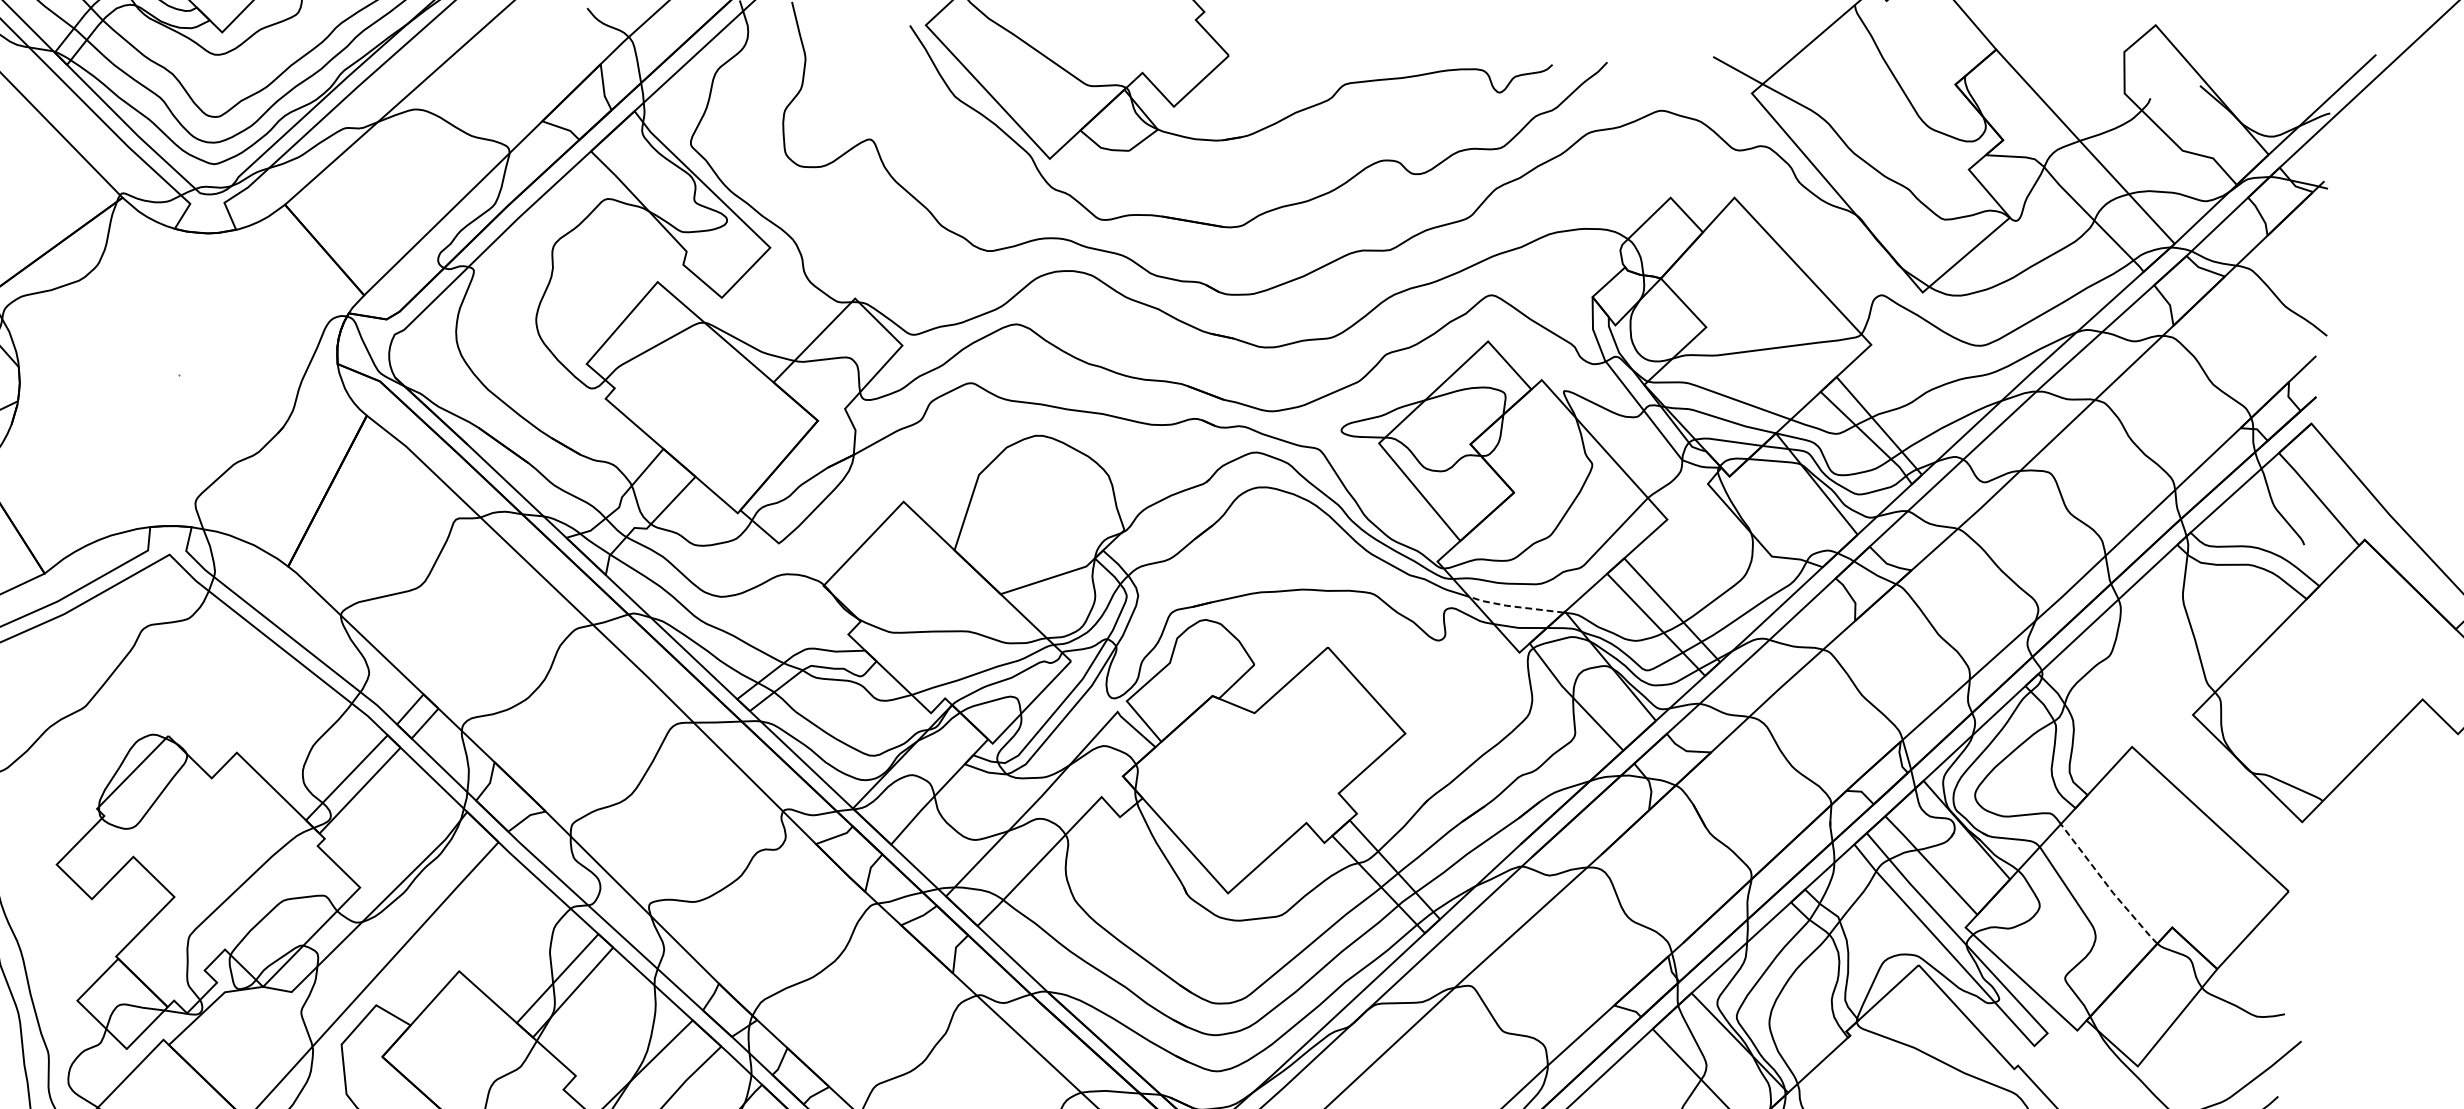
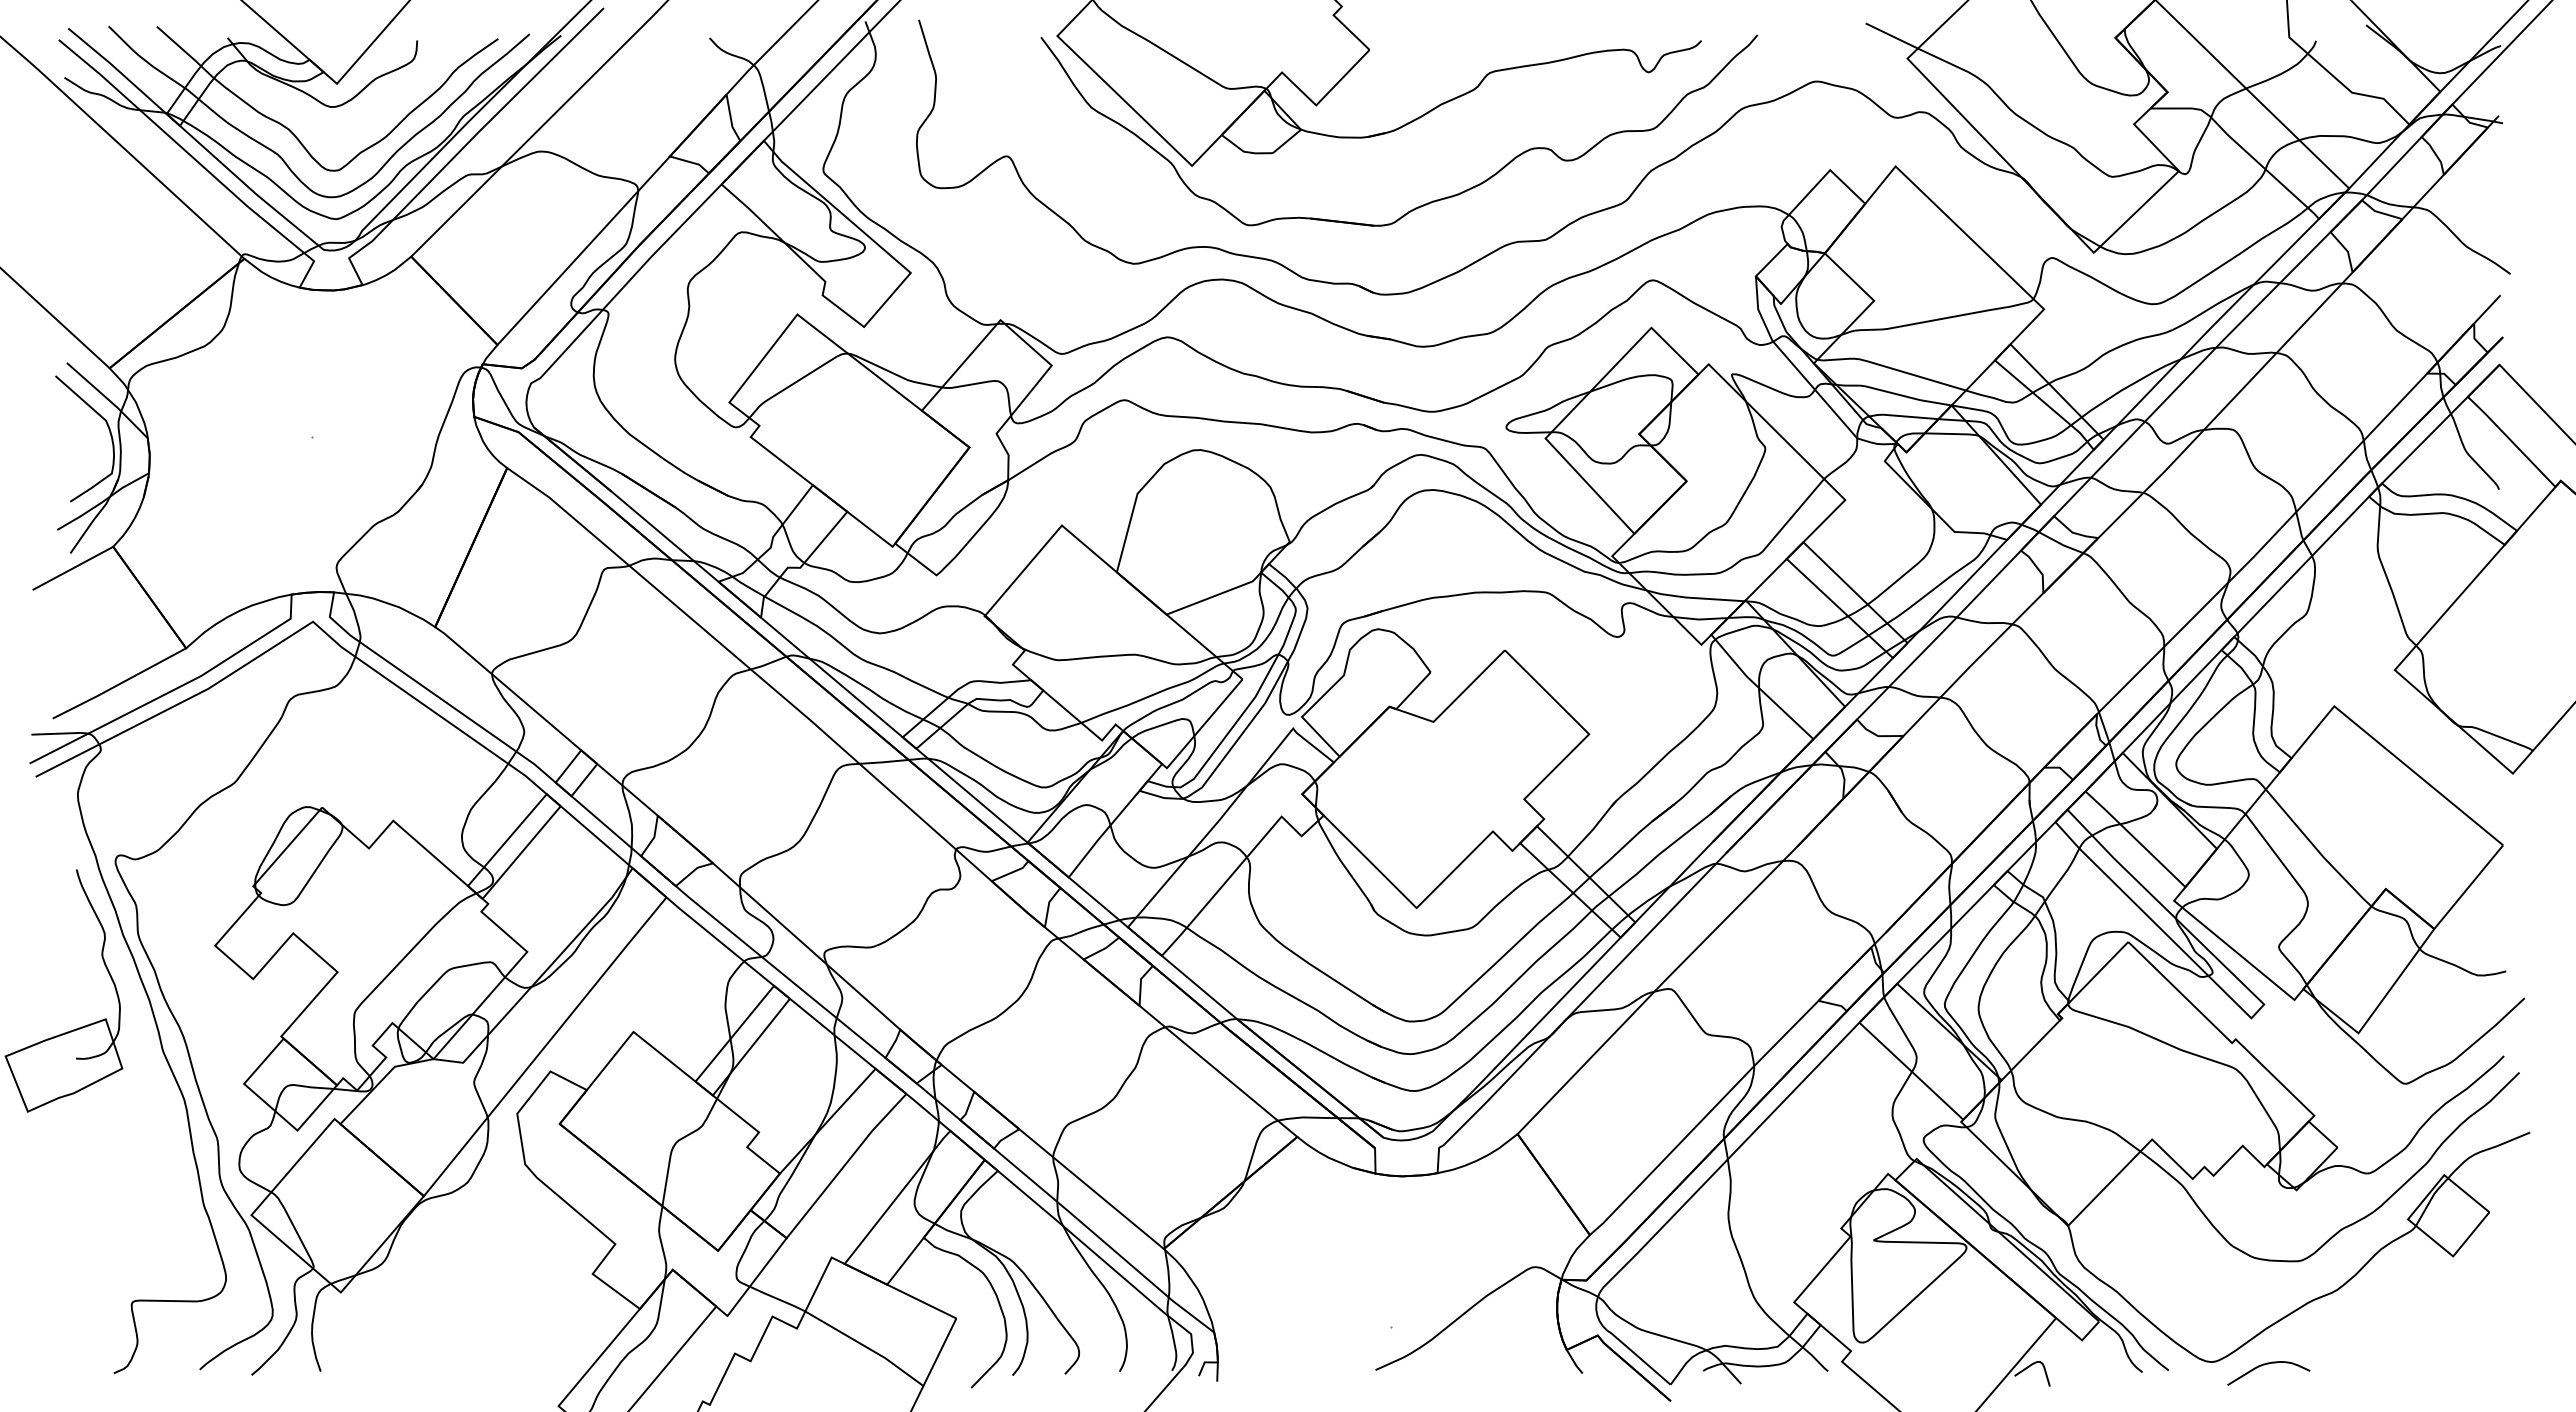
line: (1514, 607) -> (1693, 598), dashed -> solid
line: (2107, 886) -> (2317, 850), dashed -> solid

